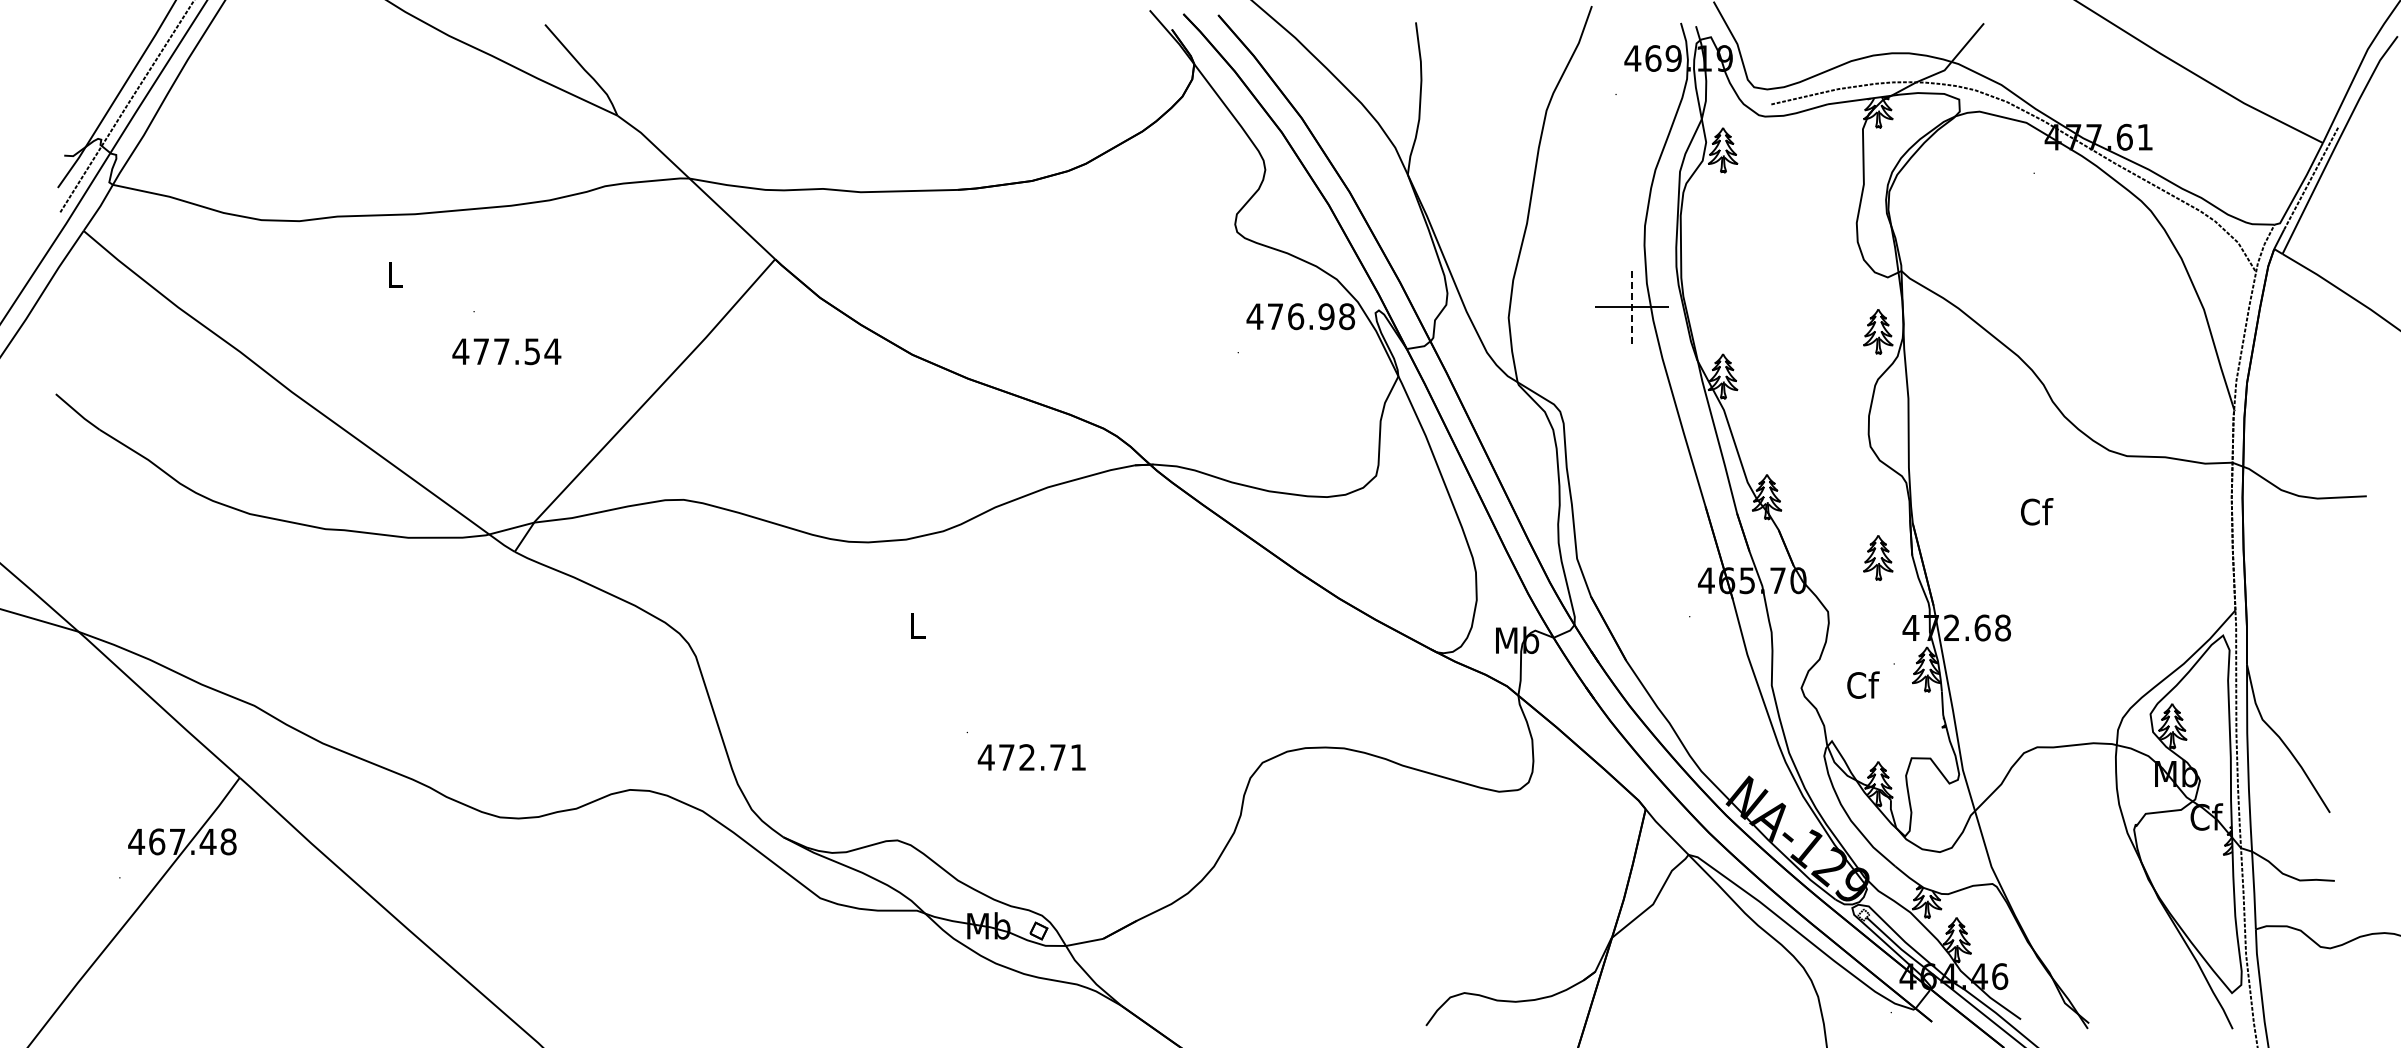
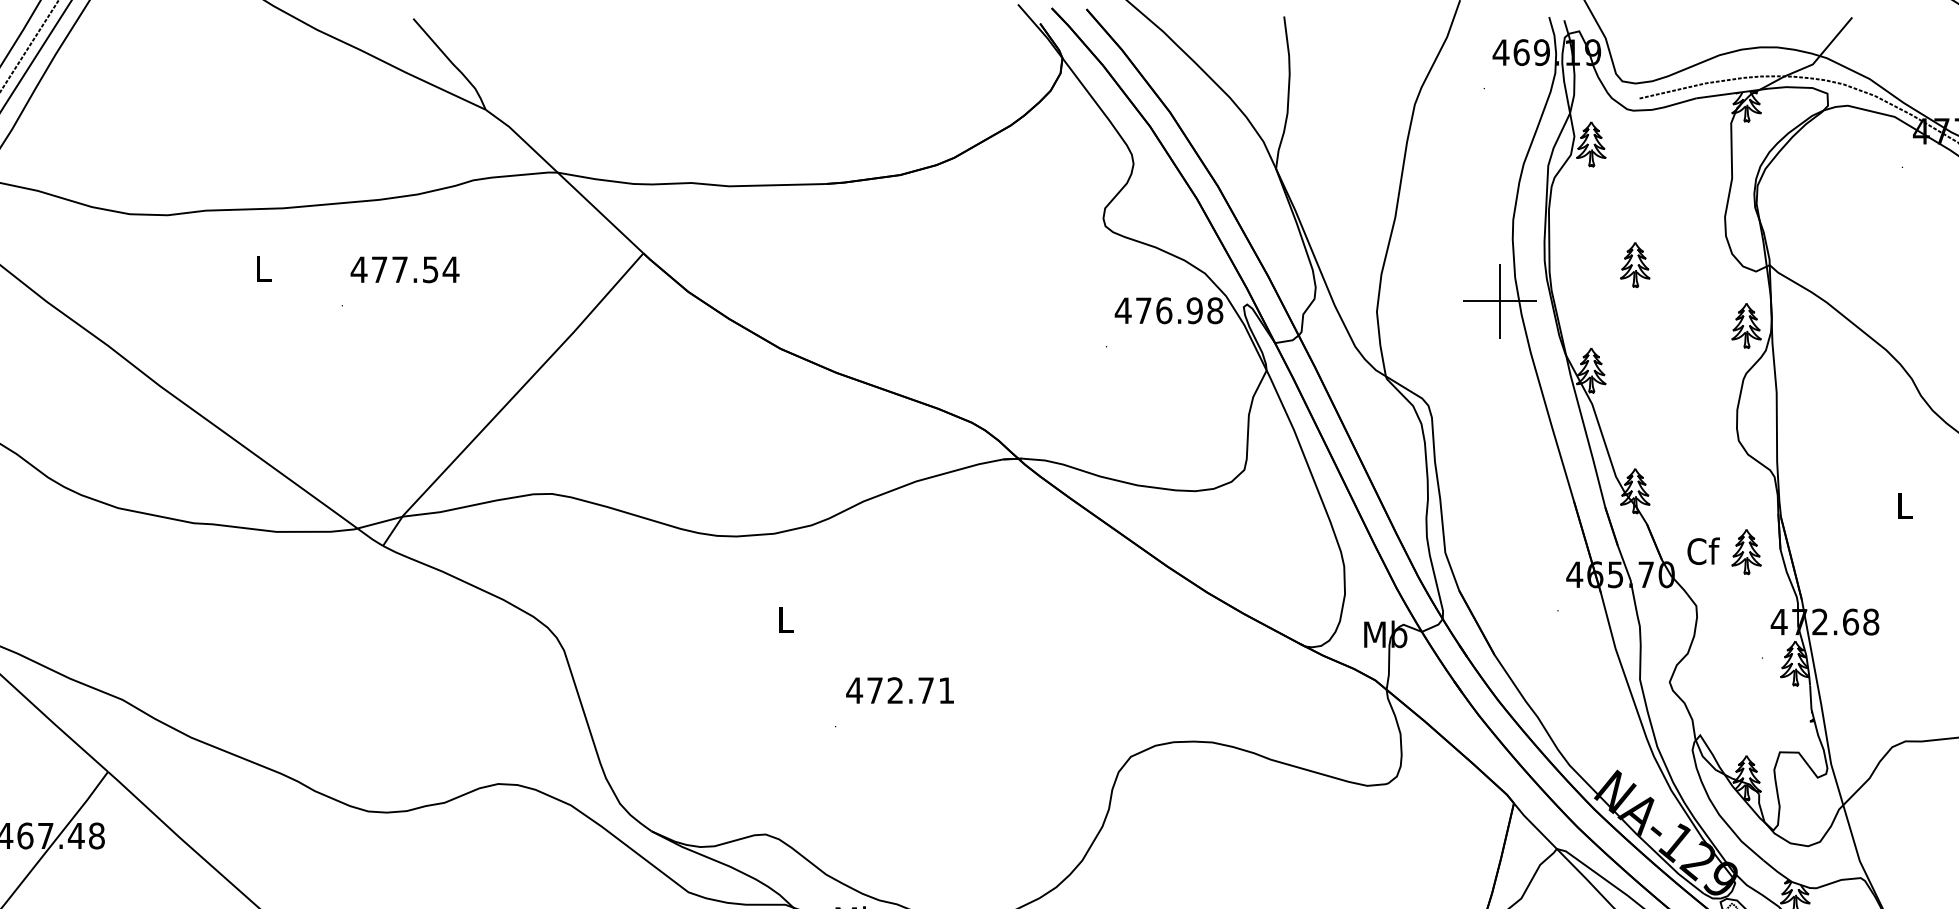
part: (1767, 270) -> (1635, 264), added
line: (1631, 306) -> (1499, 300), dashed -> solid
text: (506, 351) -> (404, 269), moved
text: (2037, 511) -> (1905, 505), Cf -> L
text: (1863, 684) -> (1703, 550), moved
text: (1031, 757) -> (899, 690), moved

